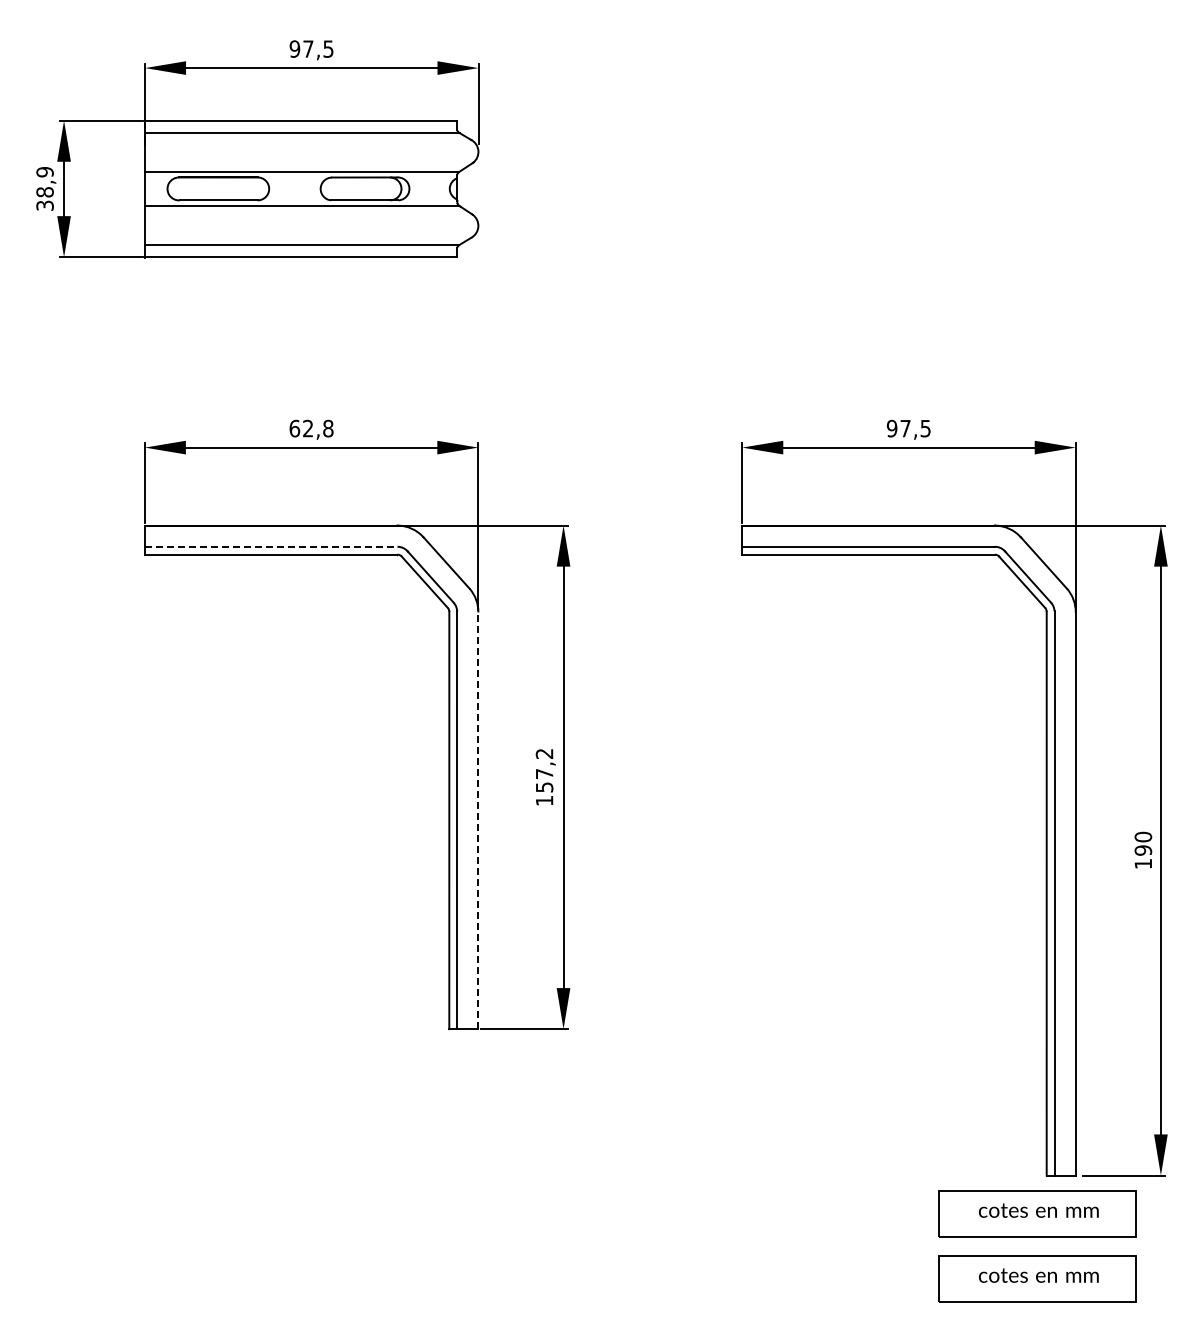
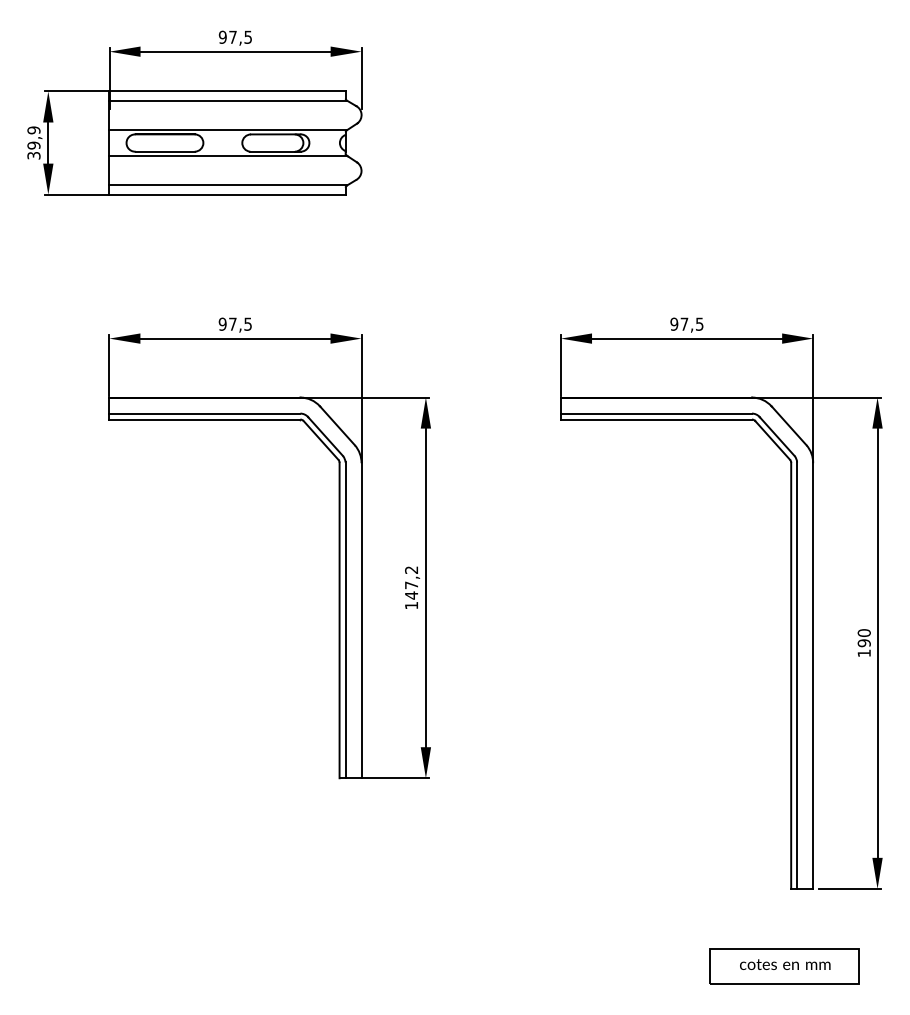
text: (44, 192) -> (33, 145), 38,9 -> 39,9
text: (311, 428) -> (235, 324), 62,8 -> 97,5
line: (271, 546) -> (205, 413), dashed -> solid
text: (544, 787) -> (411, 595), 157,2 -> 147,2
line: (478, 820) -> (361, 620), dashed -> solid
part: (1037, 1213) -> (784, 917), removed

